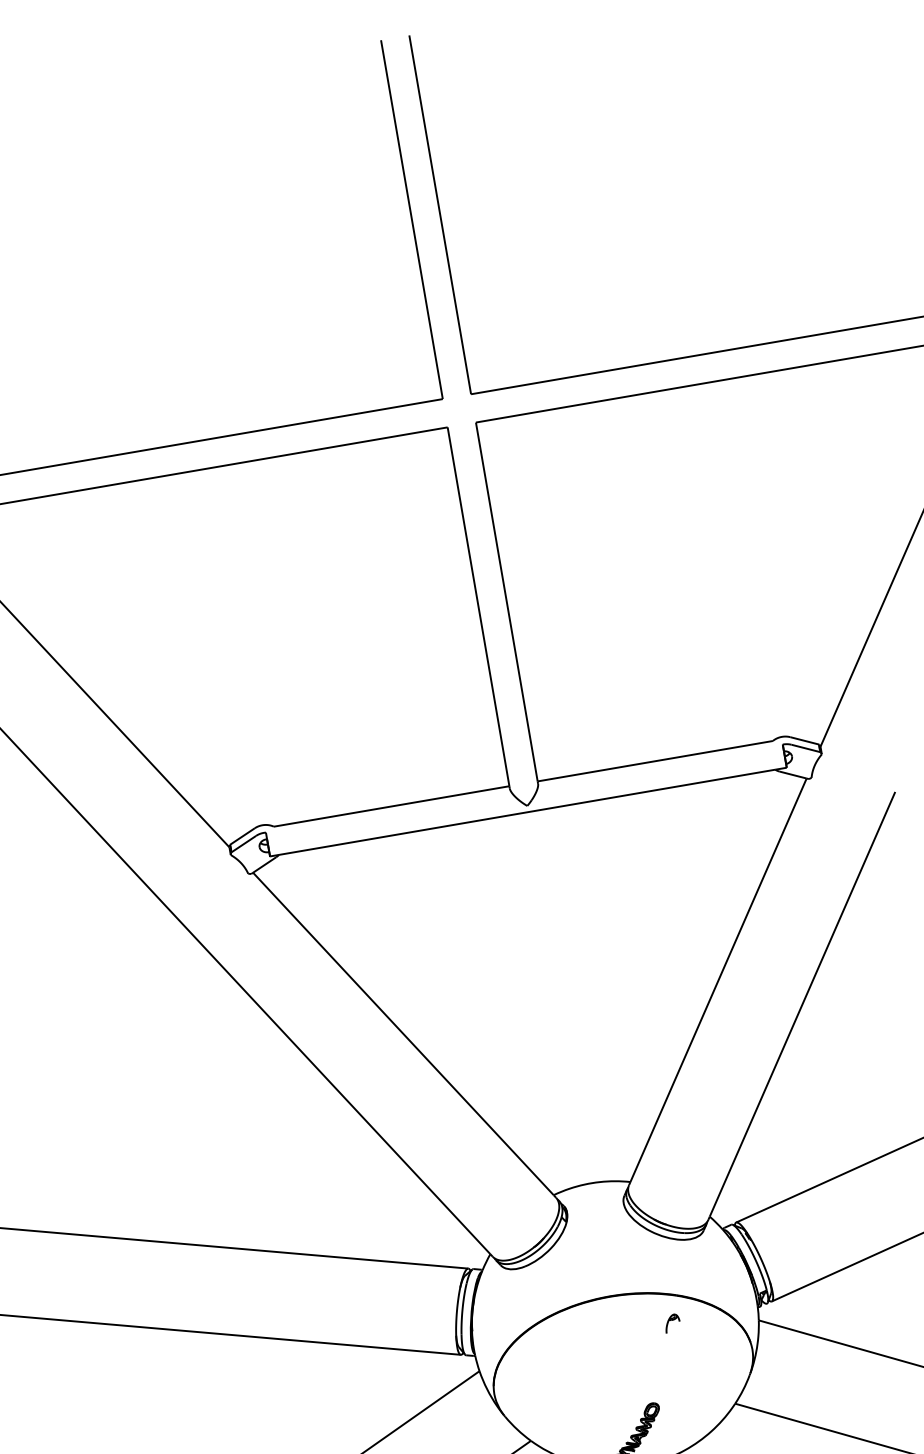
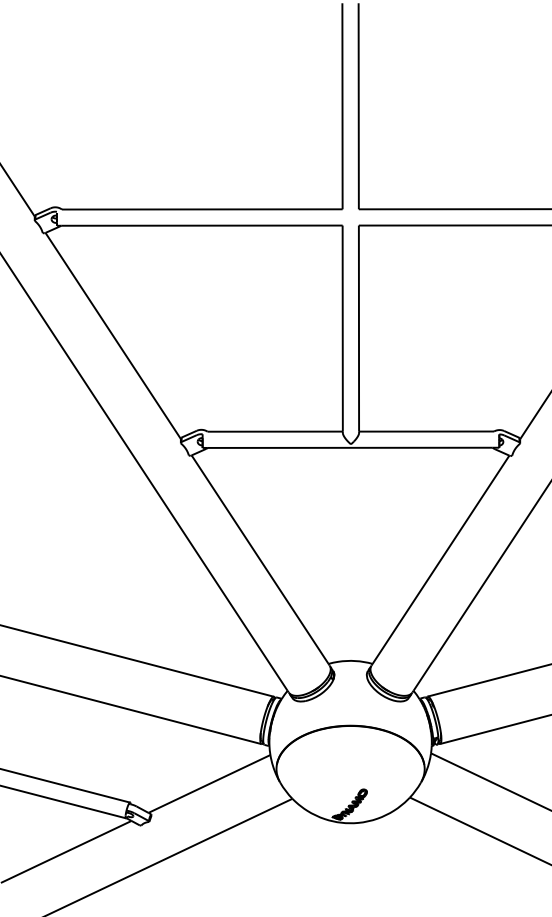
part: (672, 1322) -> (382, 746), removed

